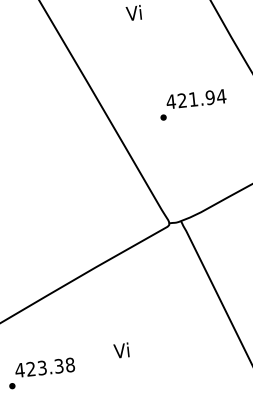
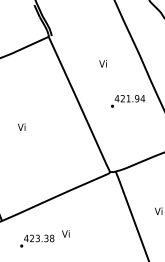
text: (193, 104) -> (128, 101), moved
text: (120, 349) -> (65, 233), moved

